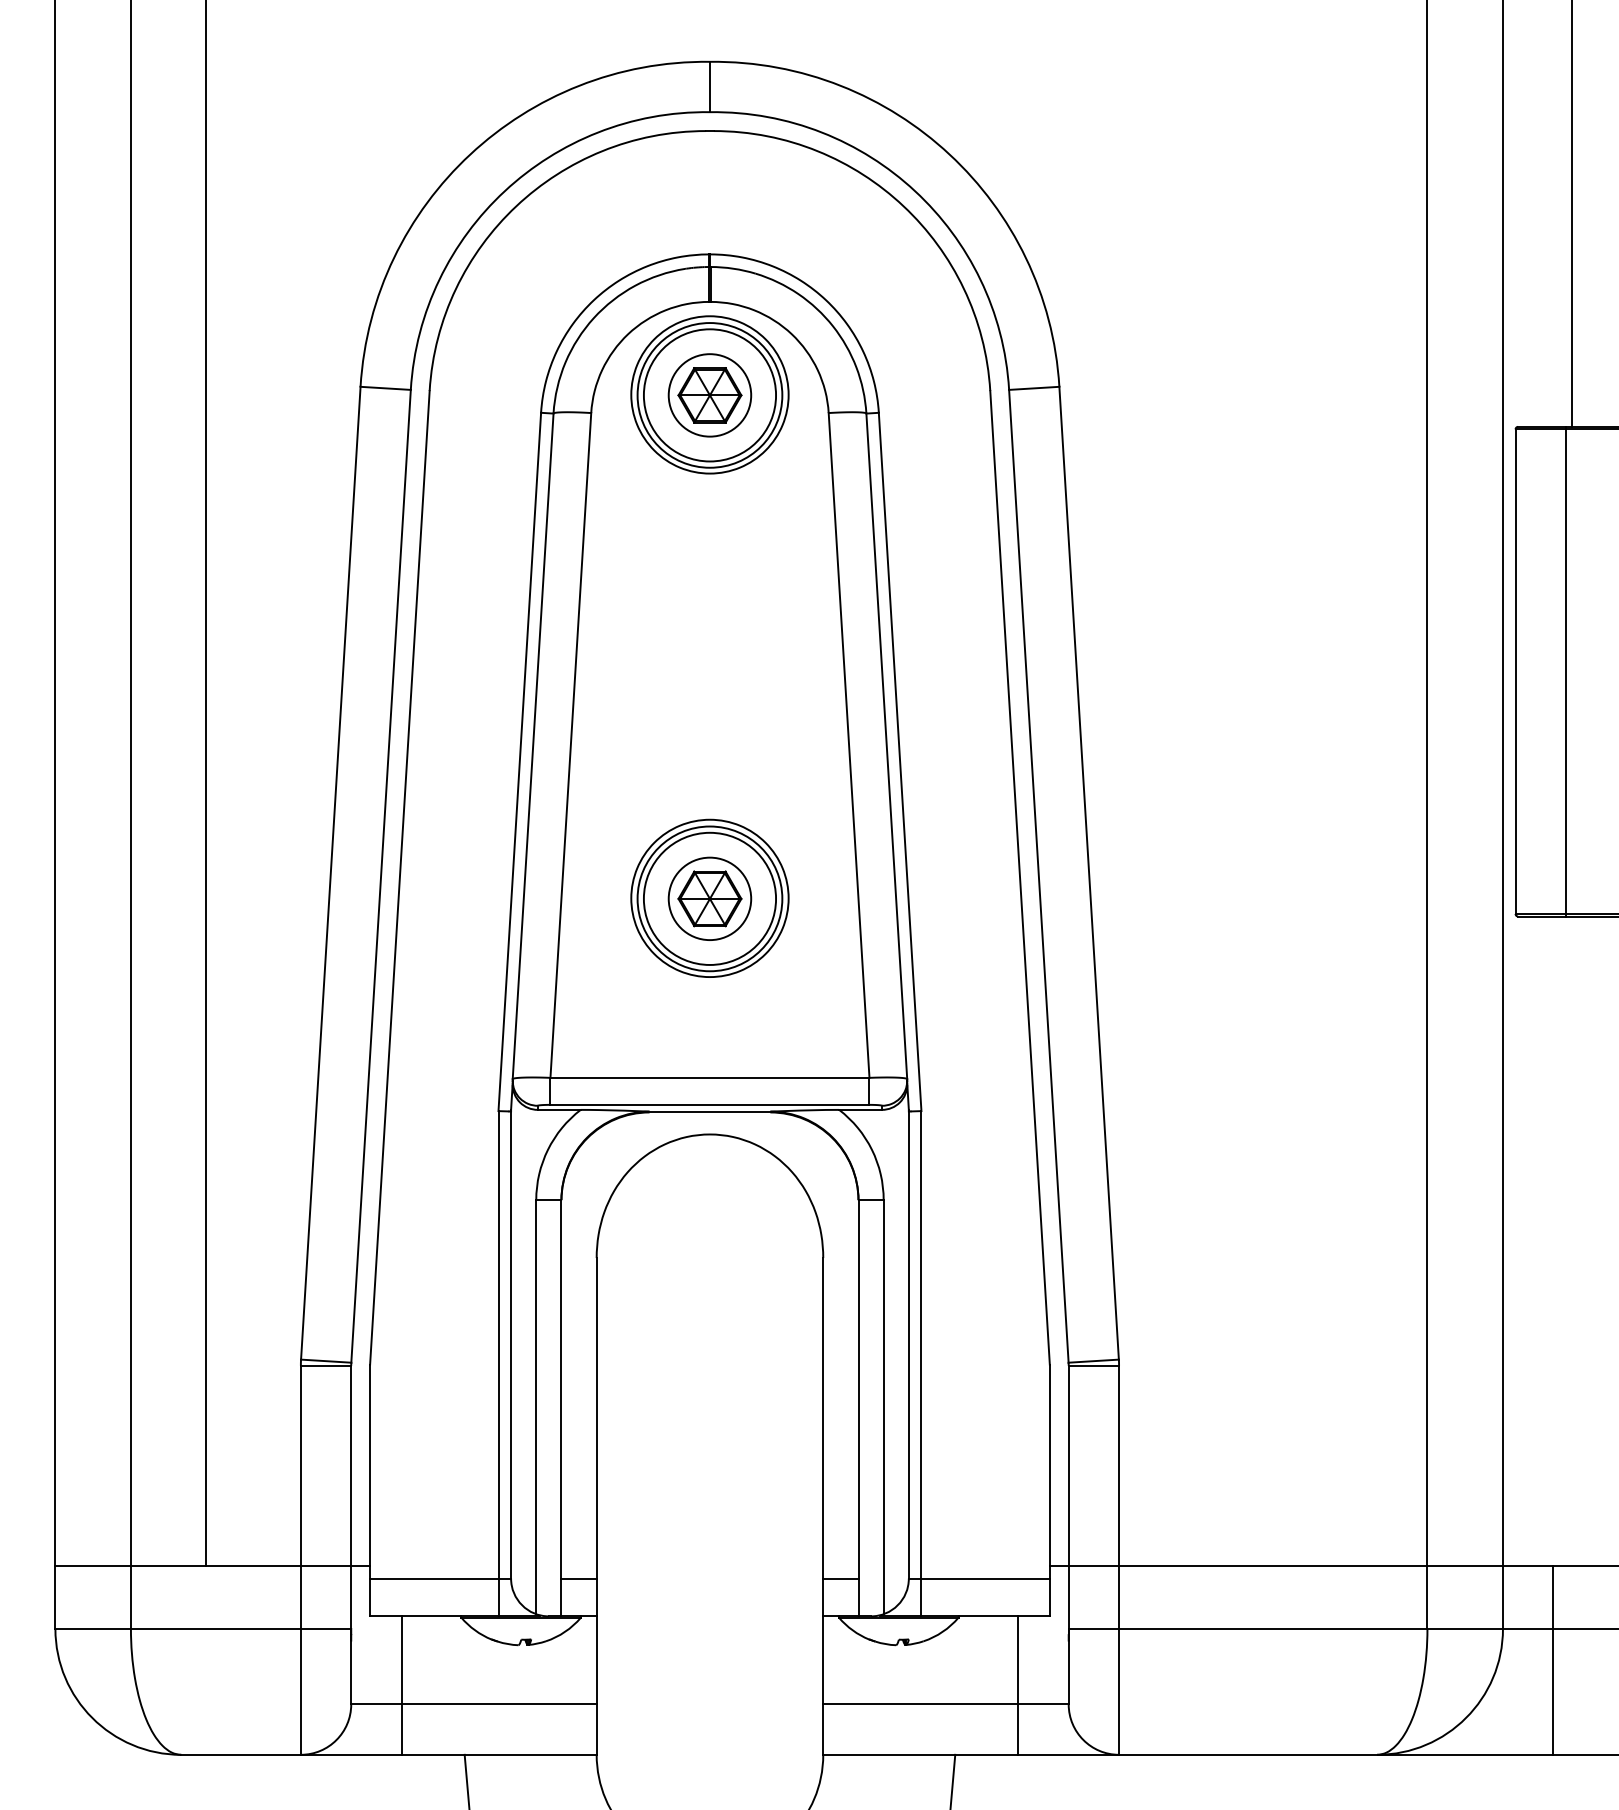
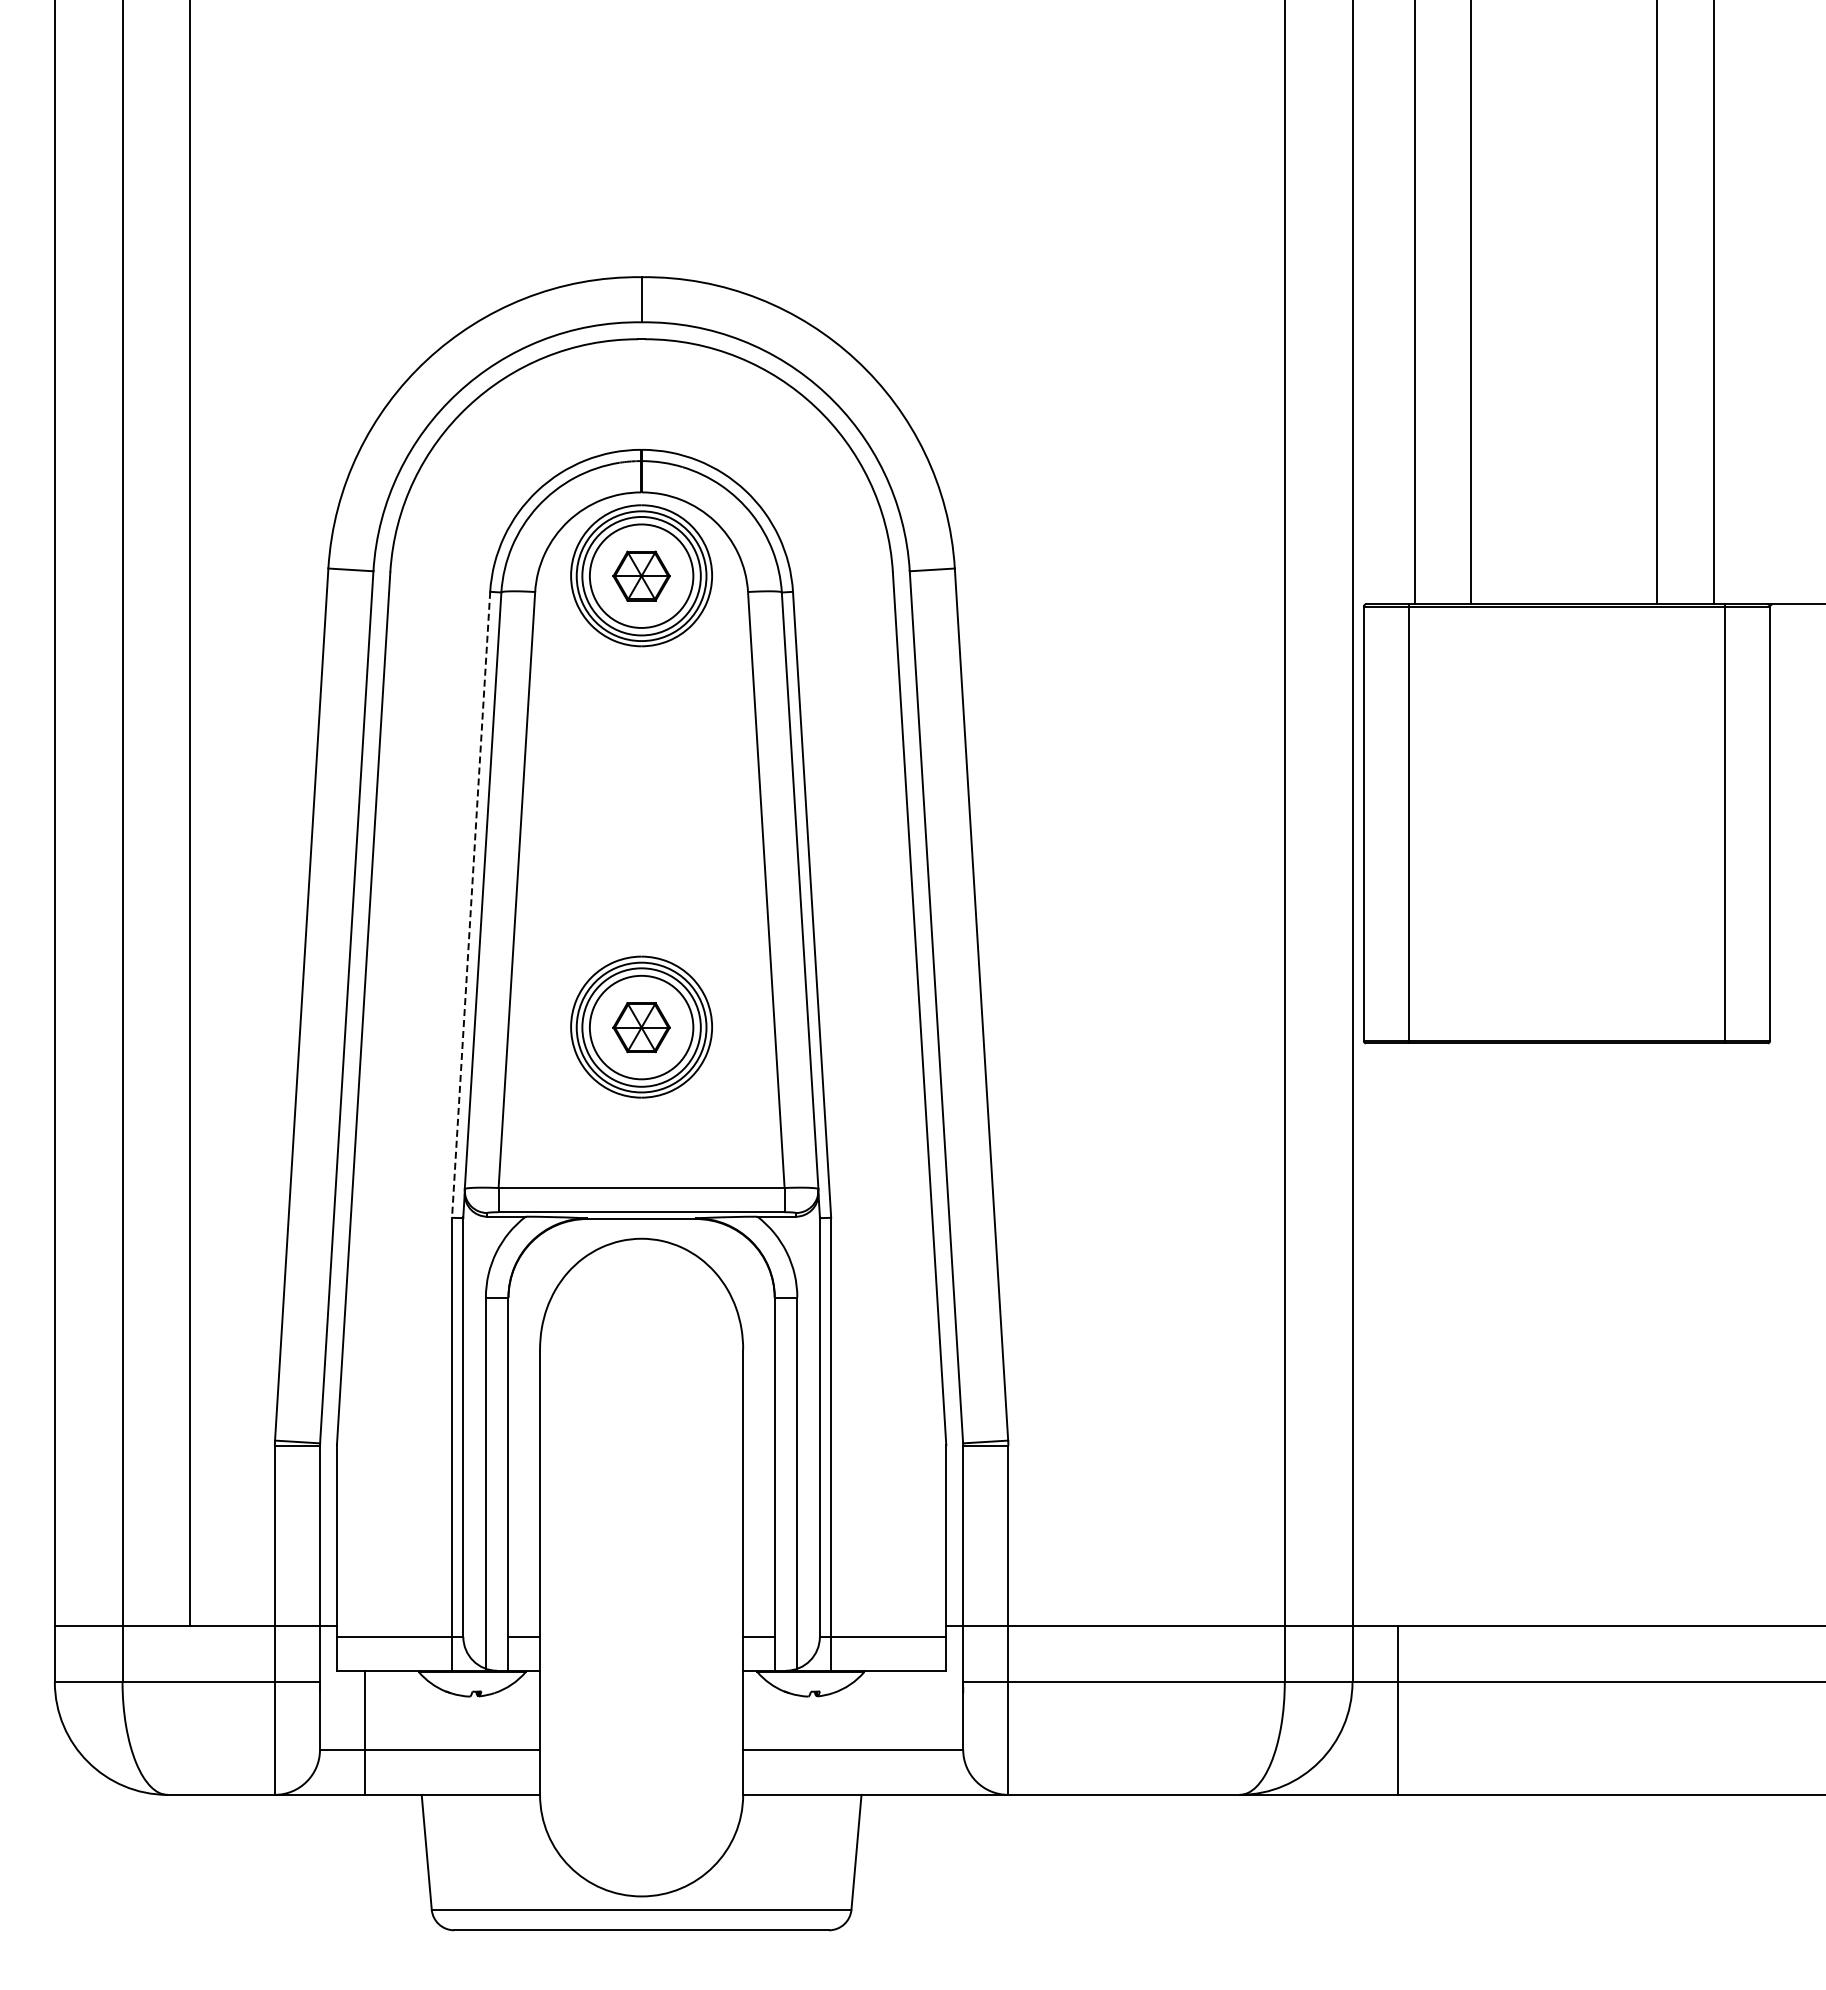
circle: (709, 395) -> (641, 576), size x1.4
line: (520, 761) -> (471, 904), solid -> dashed
circle: (709, 898) -> (641, 1027), size x1.4
line: (1018, 1685) -> (918, 1732), removed

